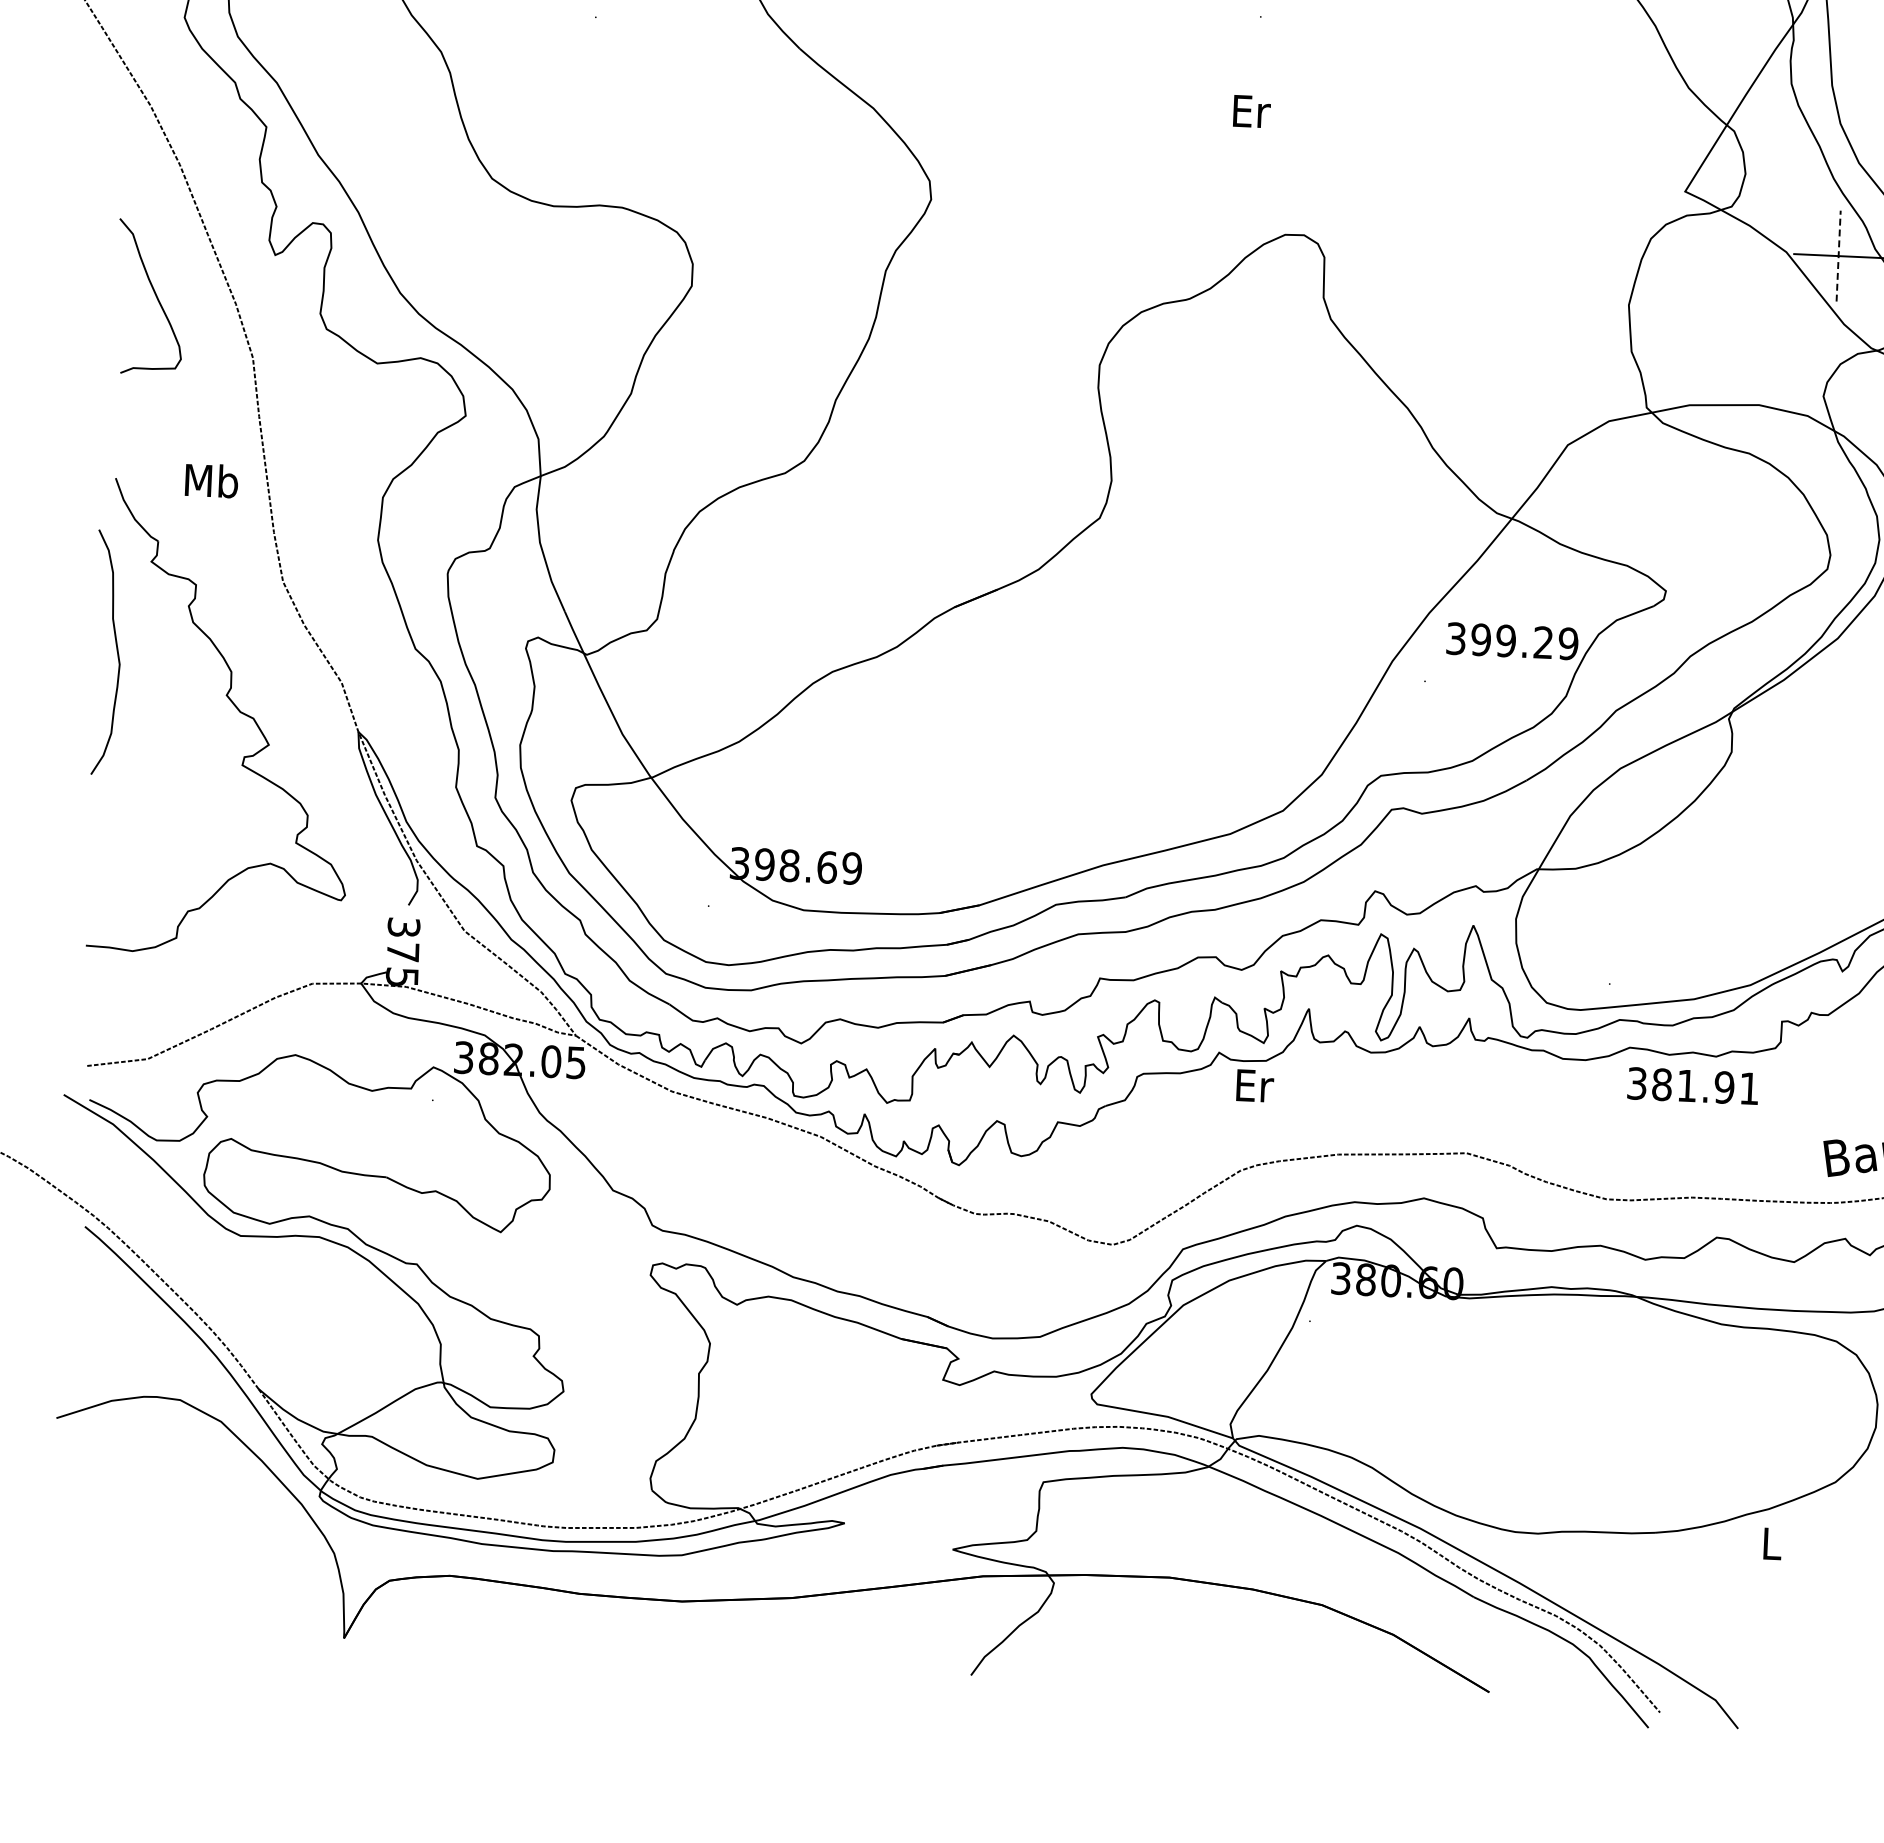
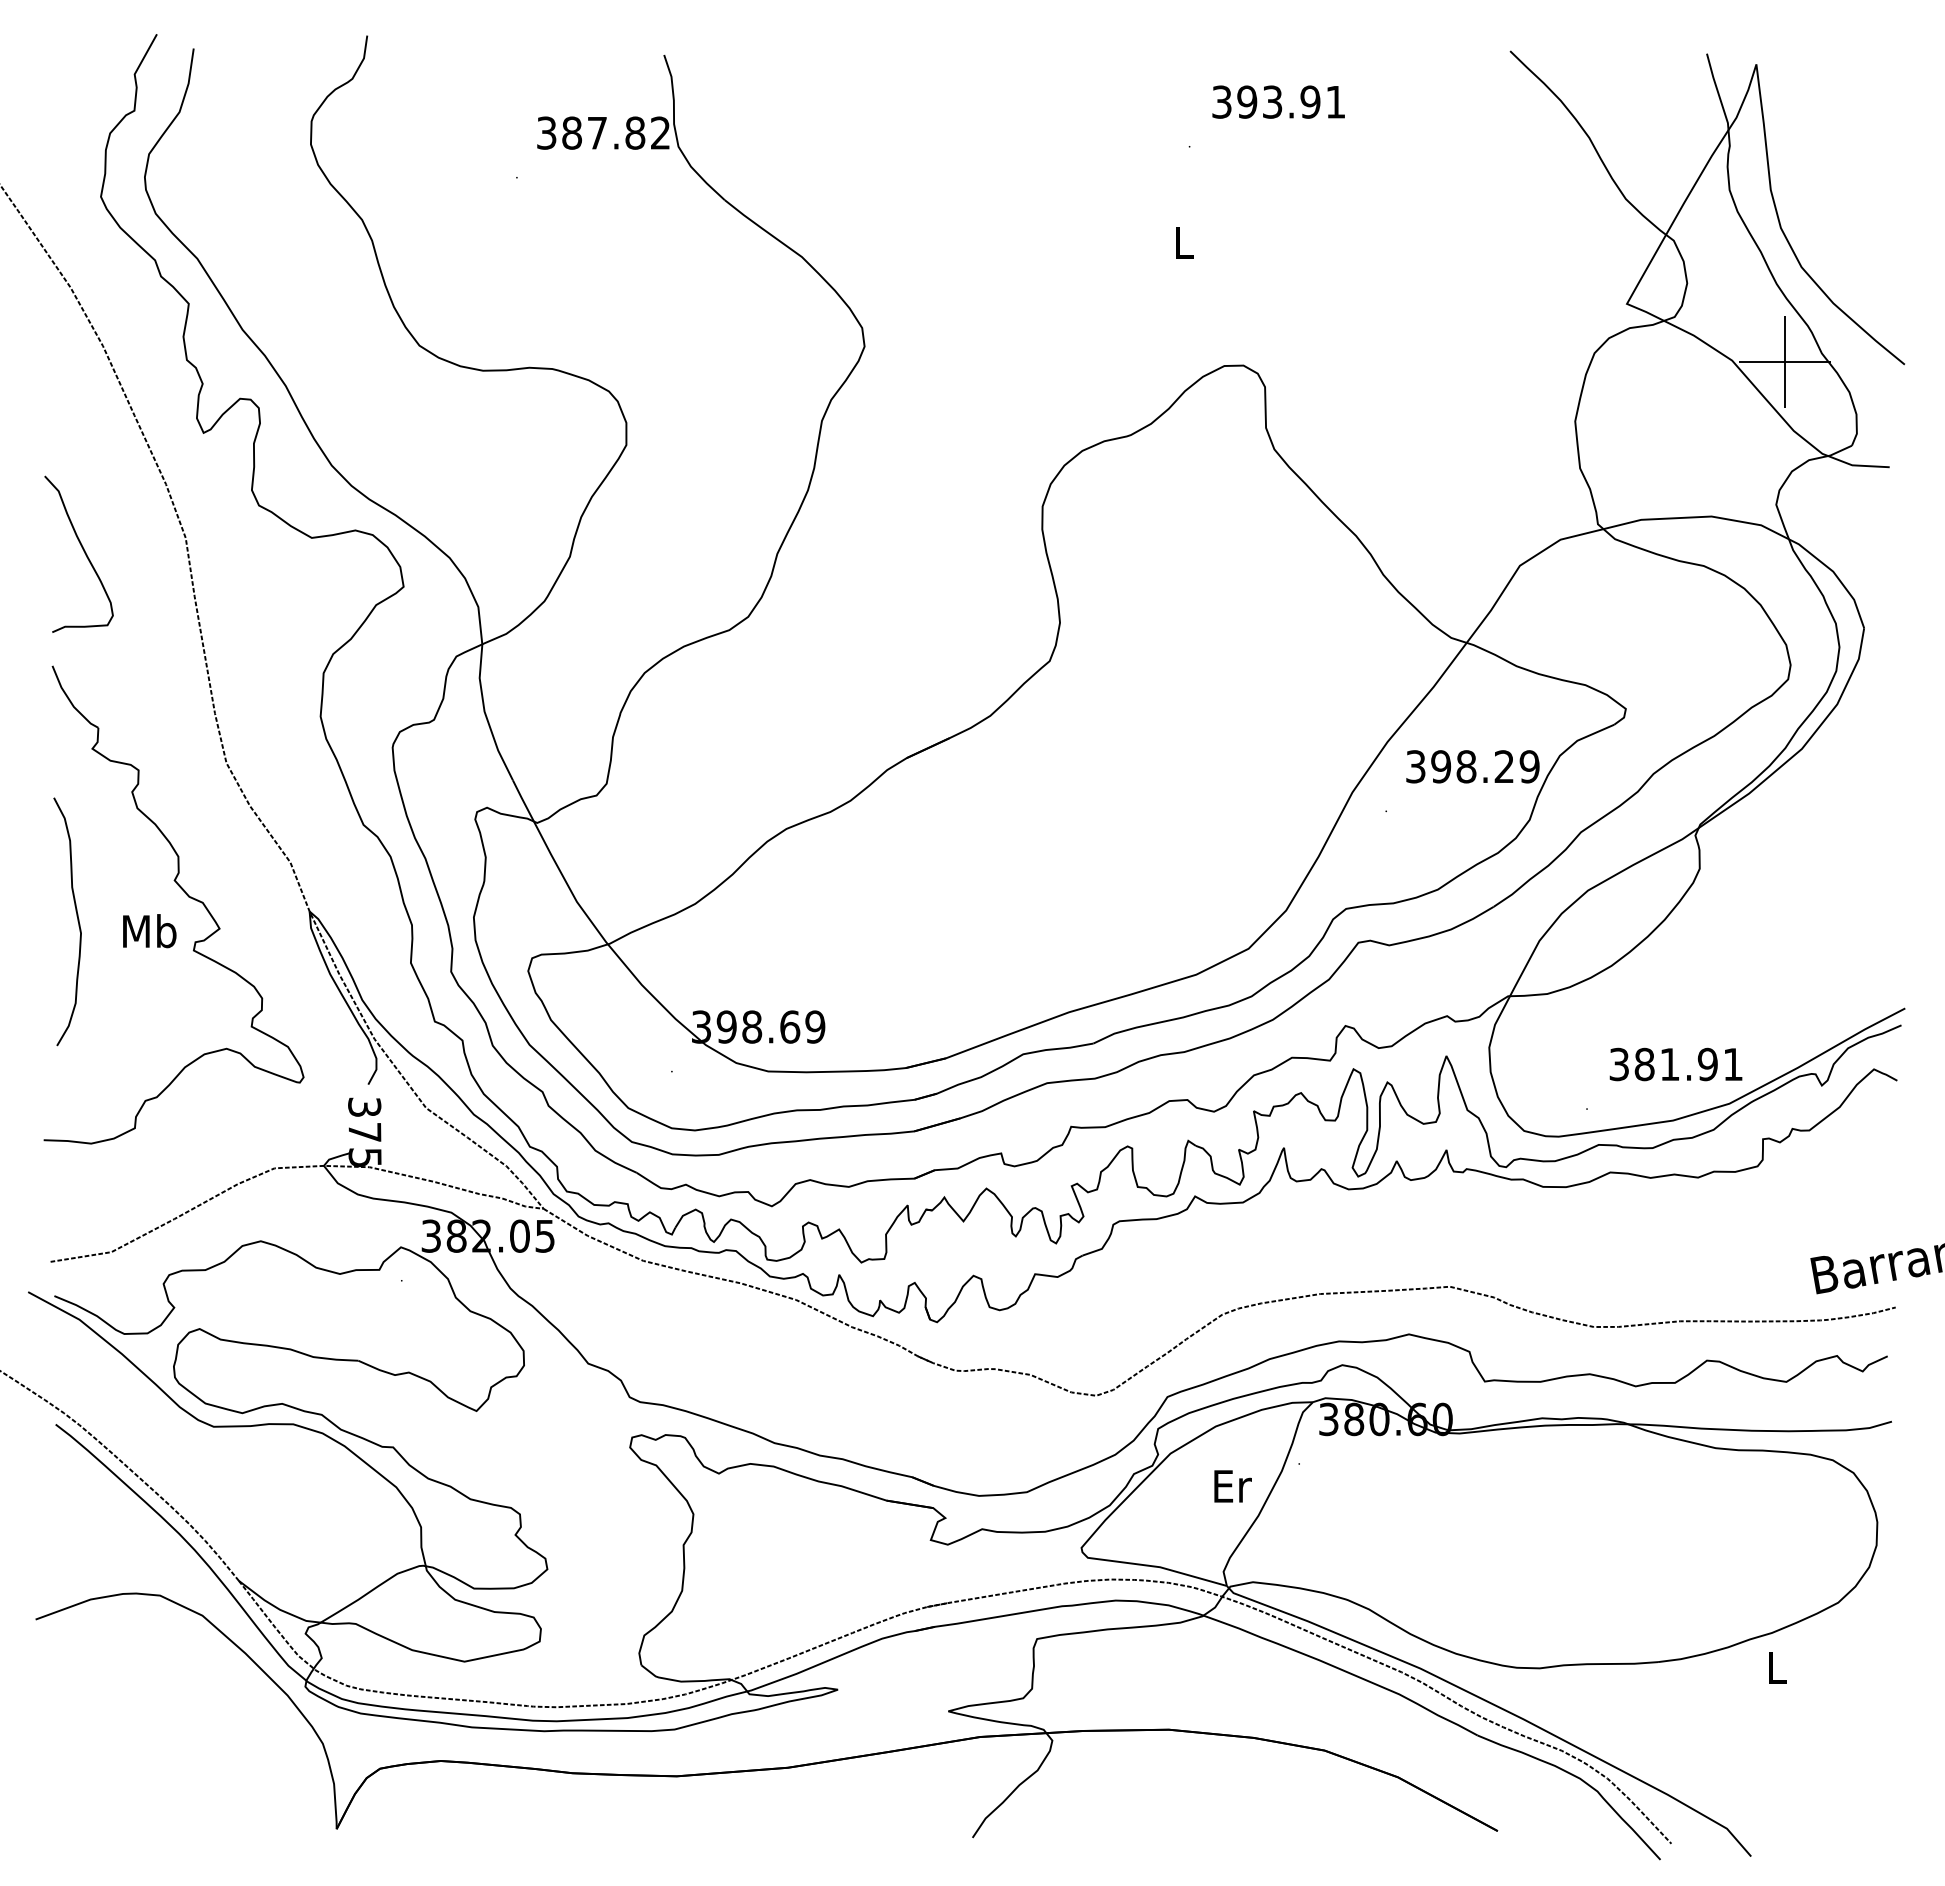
text: (1251, 111) -> (1184, 242), Er -> L
line: (1839, 255) -> (1785, 361), dashed -> solid
curve: (154, 294) -> (83, 551), moved
text: (211, 481) -> (149, 931), moved
text: (1506, 640) -> (1466, 766), 399.29 -> 398.29
curve: (116, 652) -> (77, 921), moved
text: (1254, 1086) -> (1232, 1486), moved
text: (1692, 1086) -> (1675, 1064), moved

